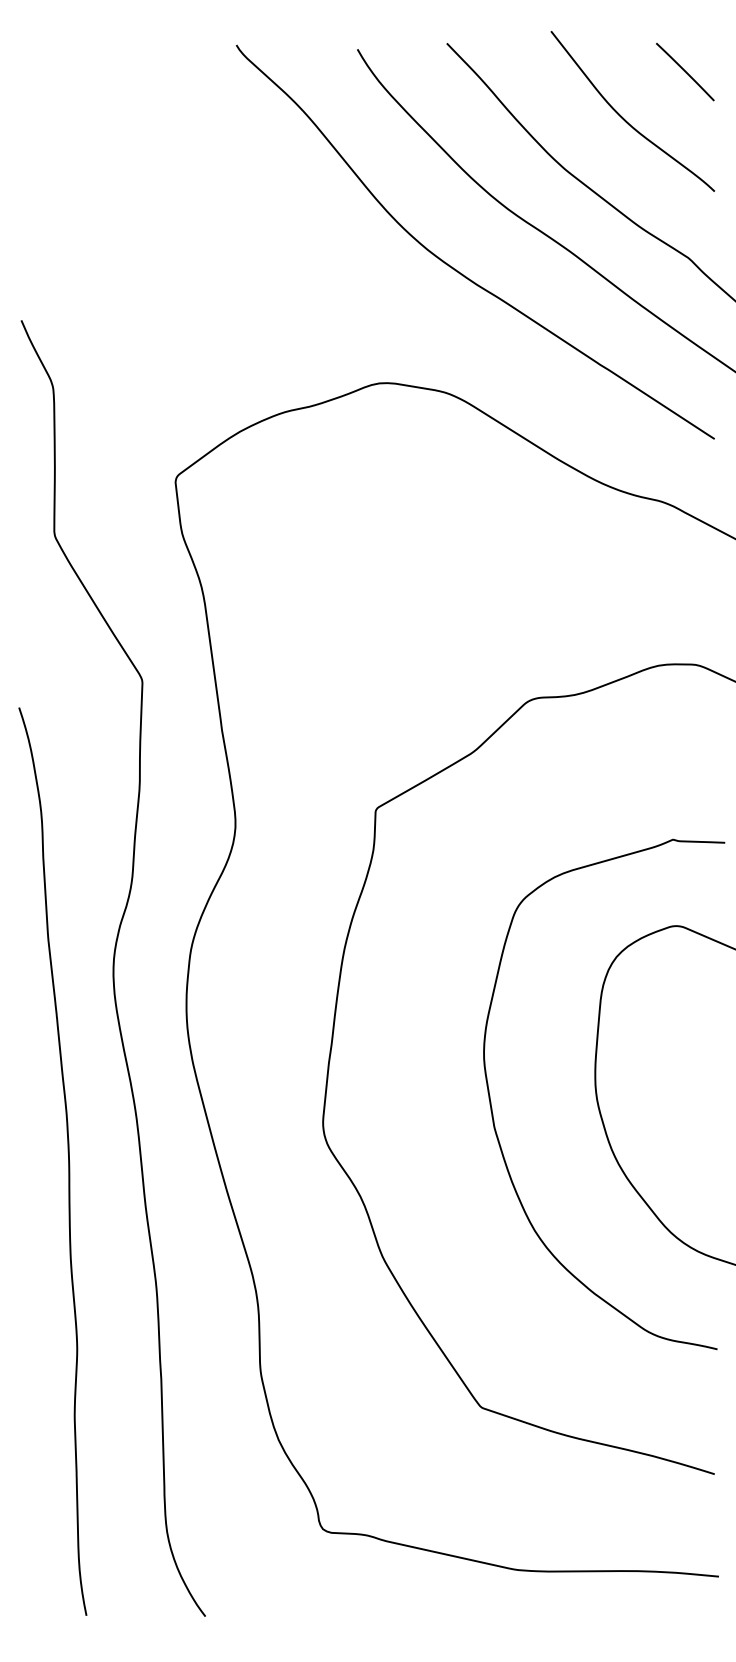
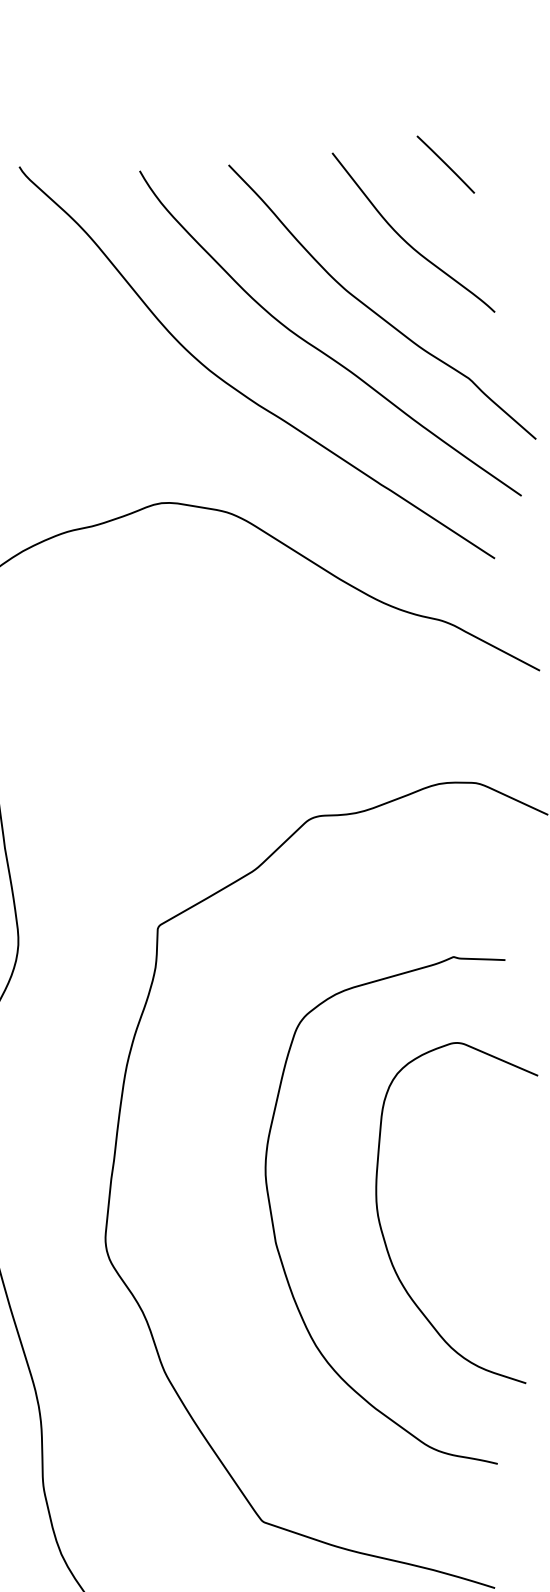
line: (685, 72) -> (446, 165), moved

